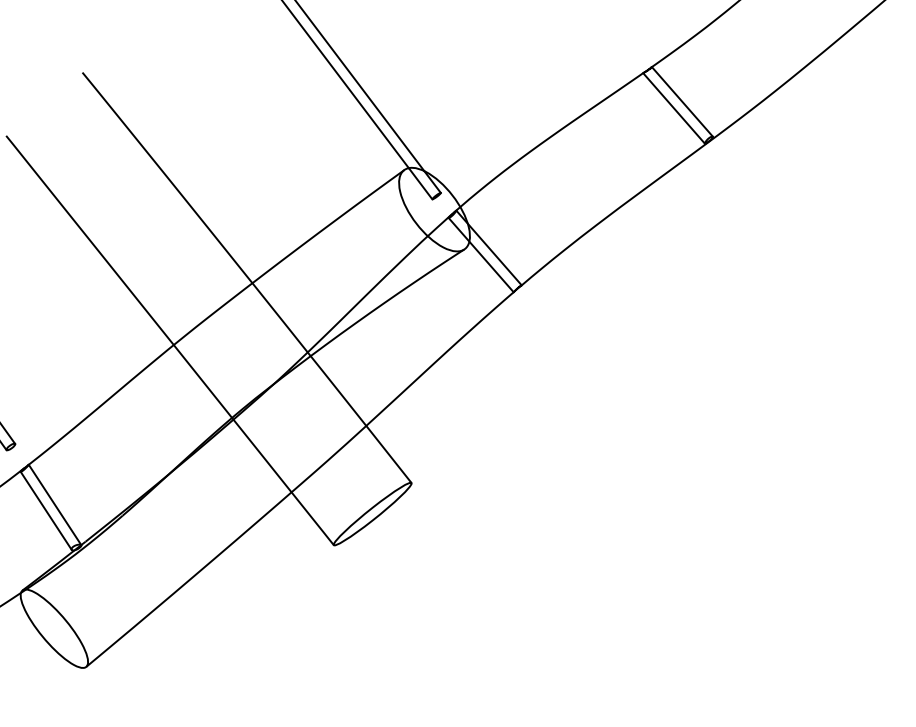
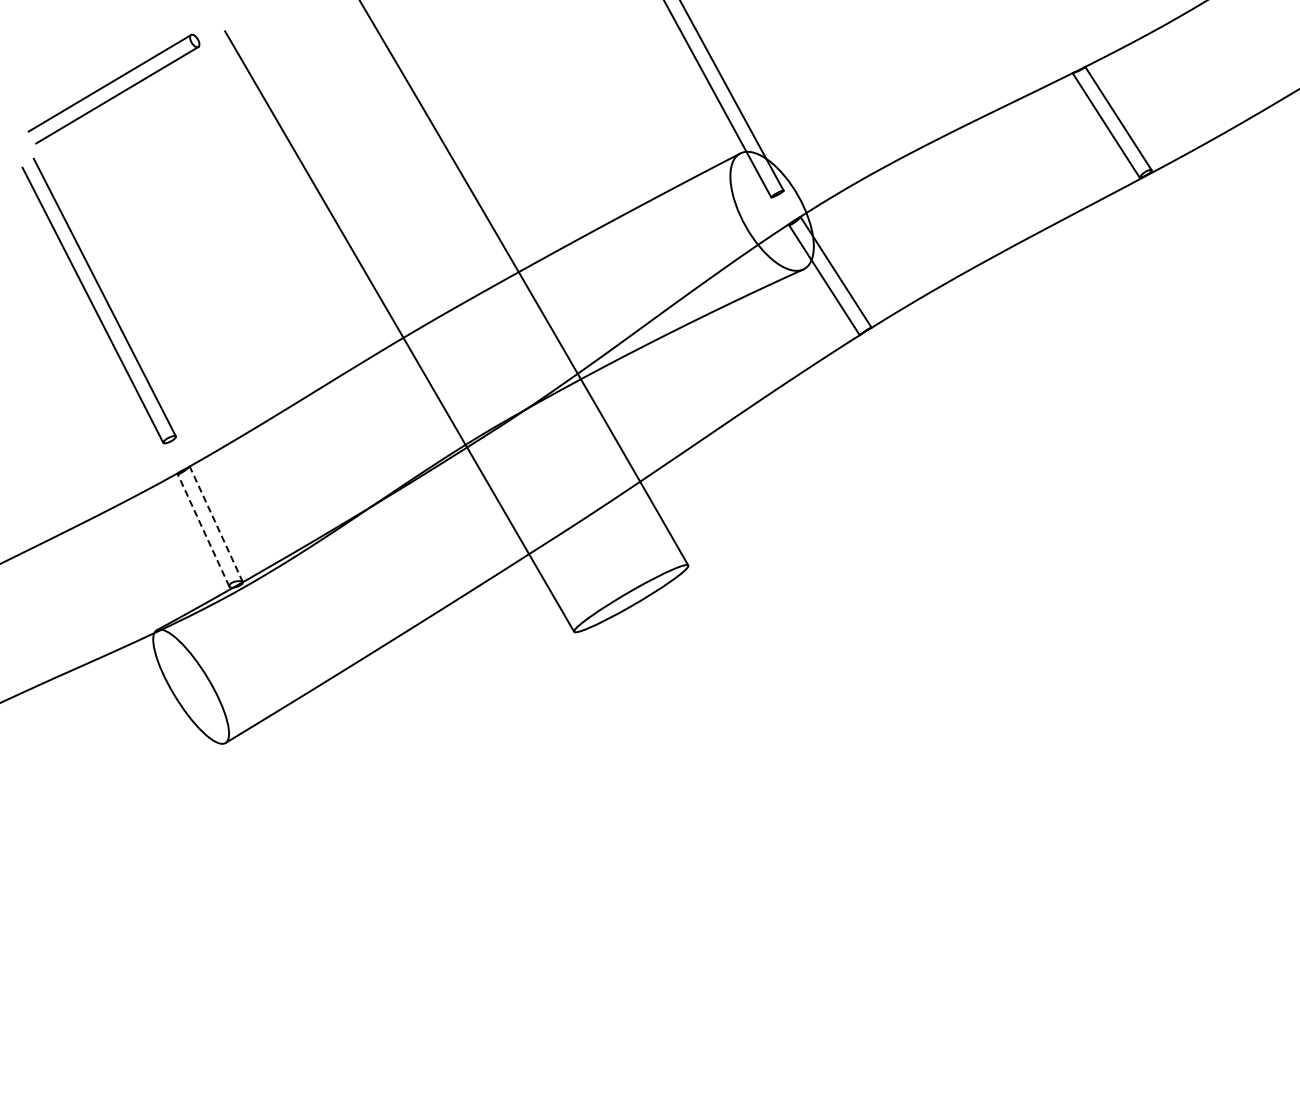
line: (55, 505) -> (216, 524), solid -> dashed
line: (46, 510) -> (203, 530), solid -> dashed

